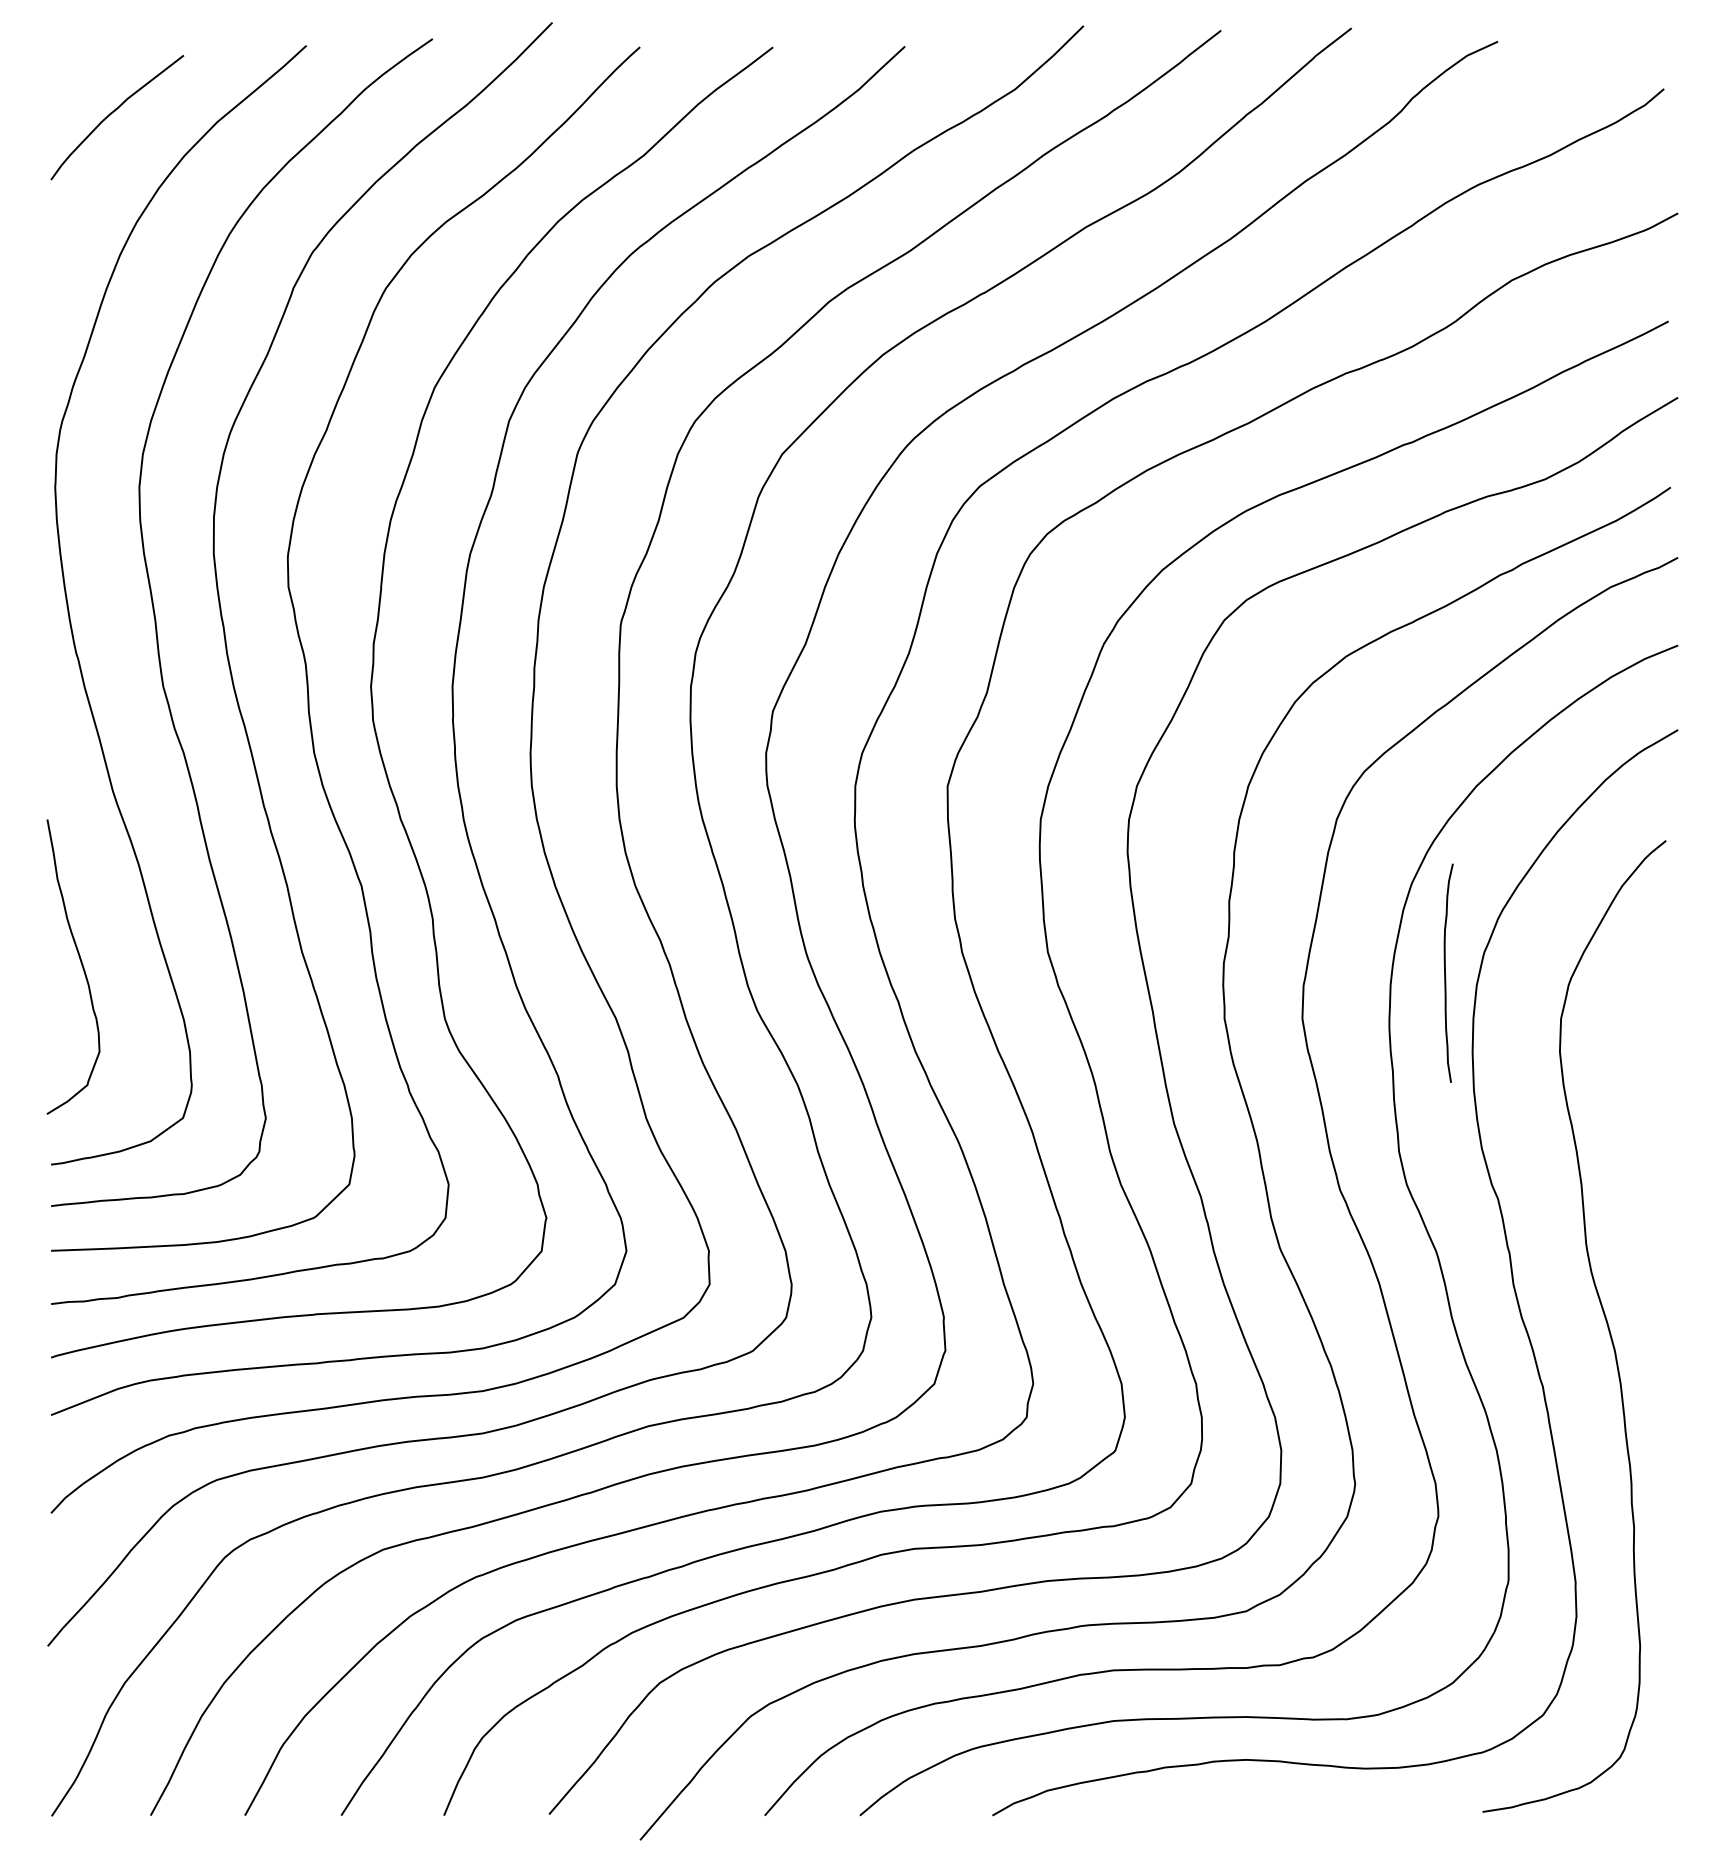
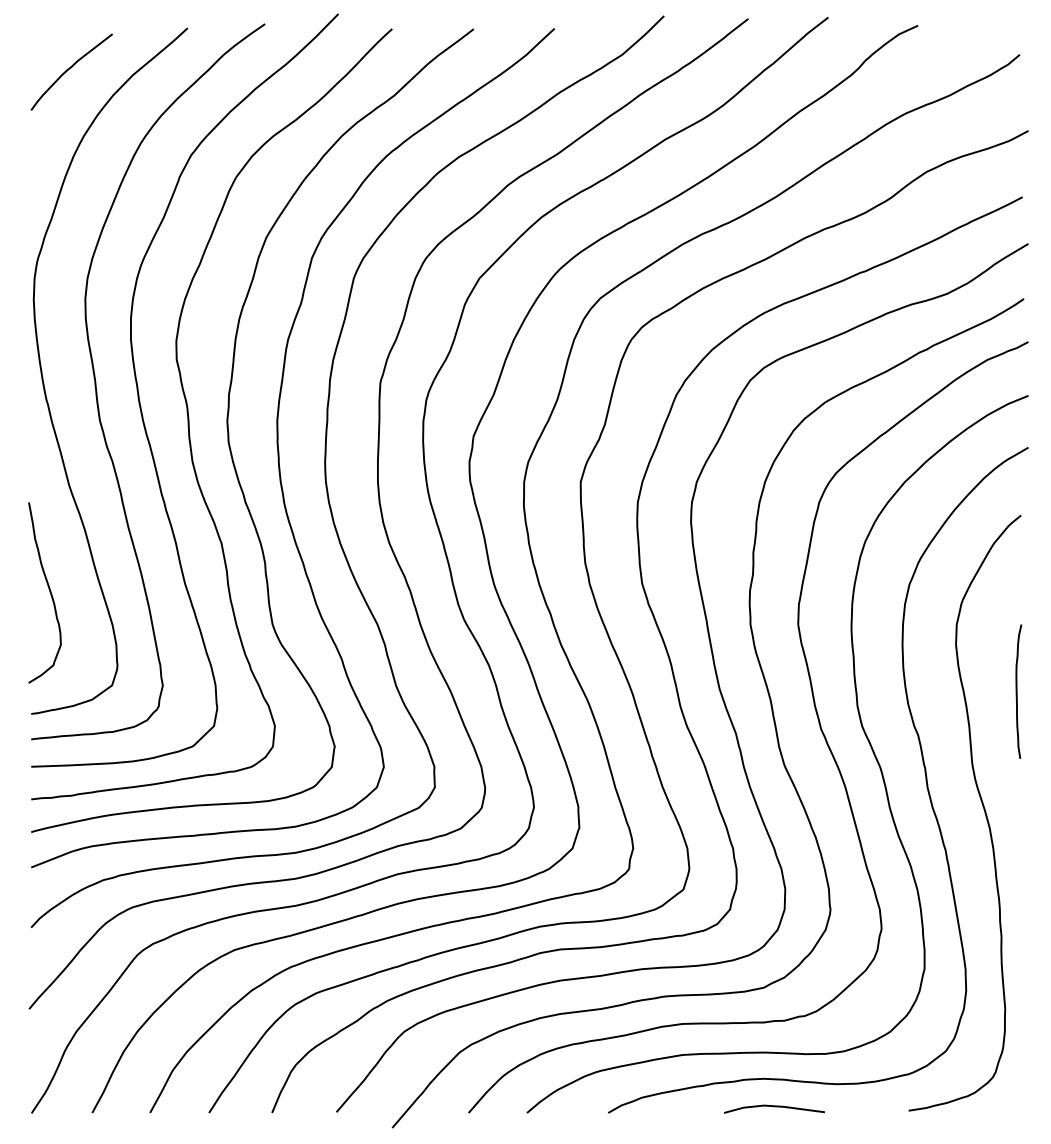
curve: (1446, 972) -> (1017, 691), moved
line: (1263, 1806) -> (774, 1107), added

